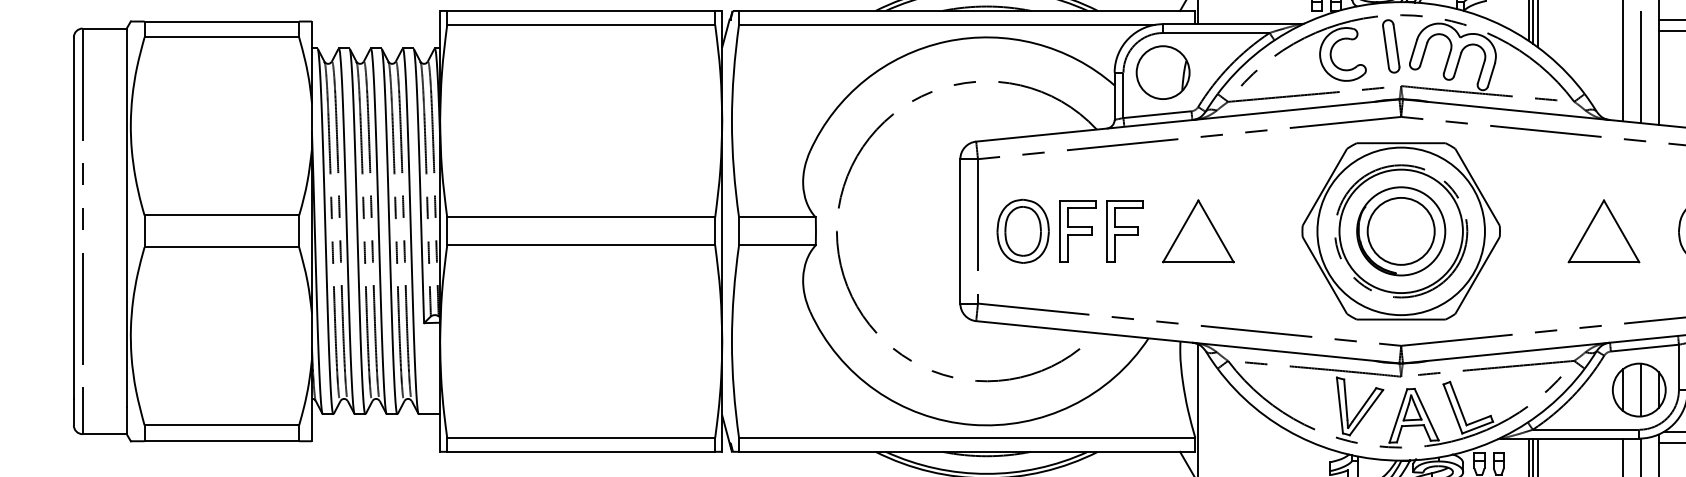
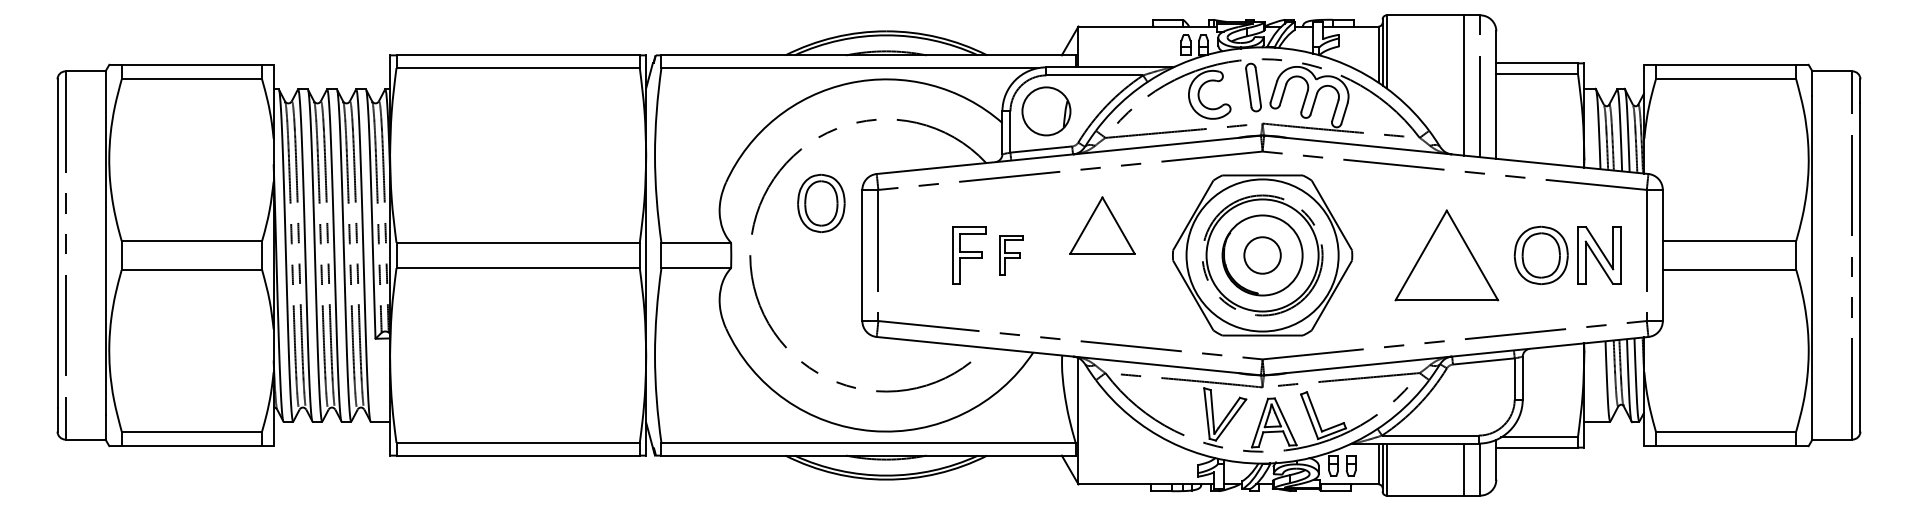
part: (1023, 231) -> (821, 203), moved
part: (1124, 231) -> (1011, 255), size x0.7
part: (1198, 231) -> (1102, 225), moved
circle: (1401, 231) -> (1262, 255), size x0.6
part: (1603, 231) -> (1446, 255), size x1.6
part: (1639, 390) -> (1478, 399), removed

